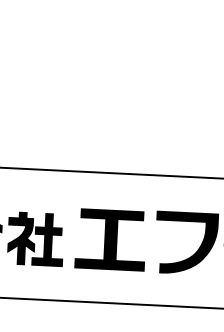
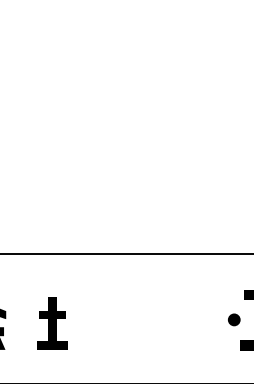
fill: (21, 237) -> (25, 322), removed
part: (110, 240) -> (114, 320), removed
fill: (186, 242) -> (190, 319), removed

